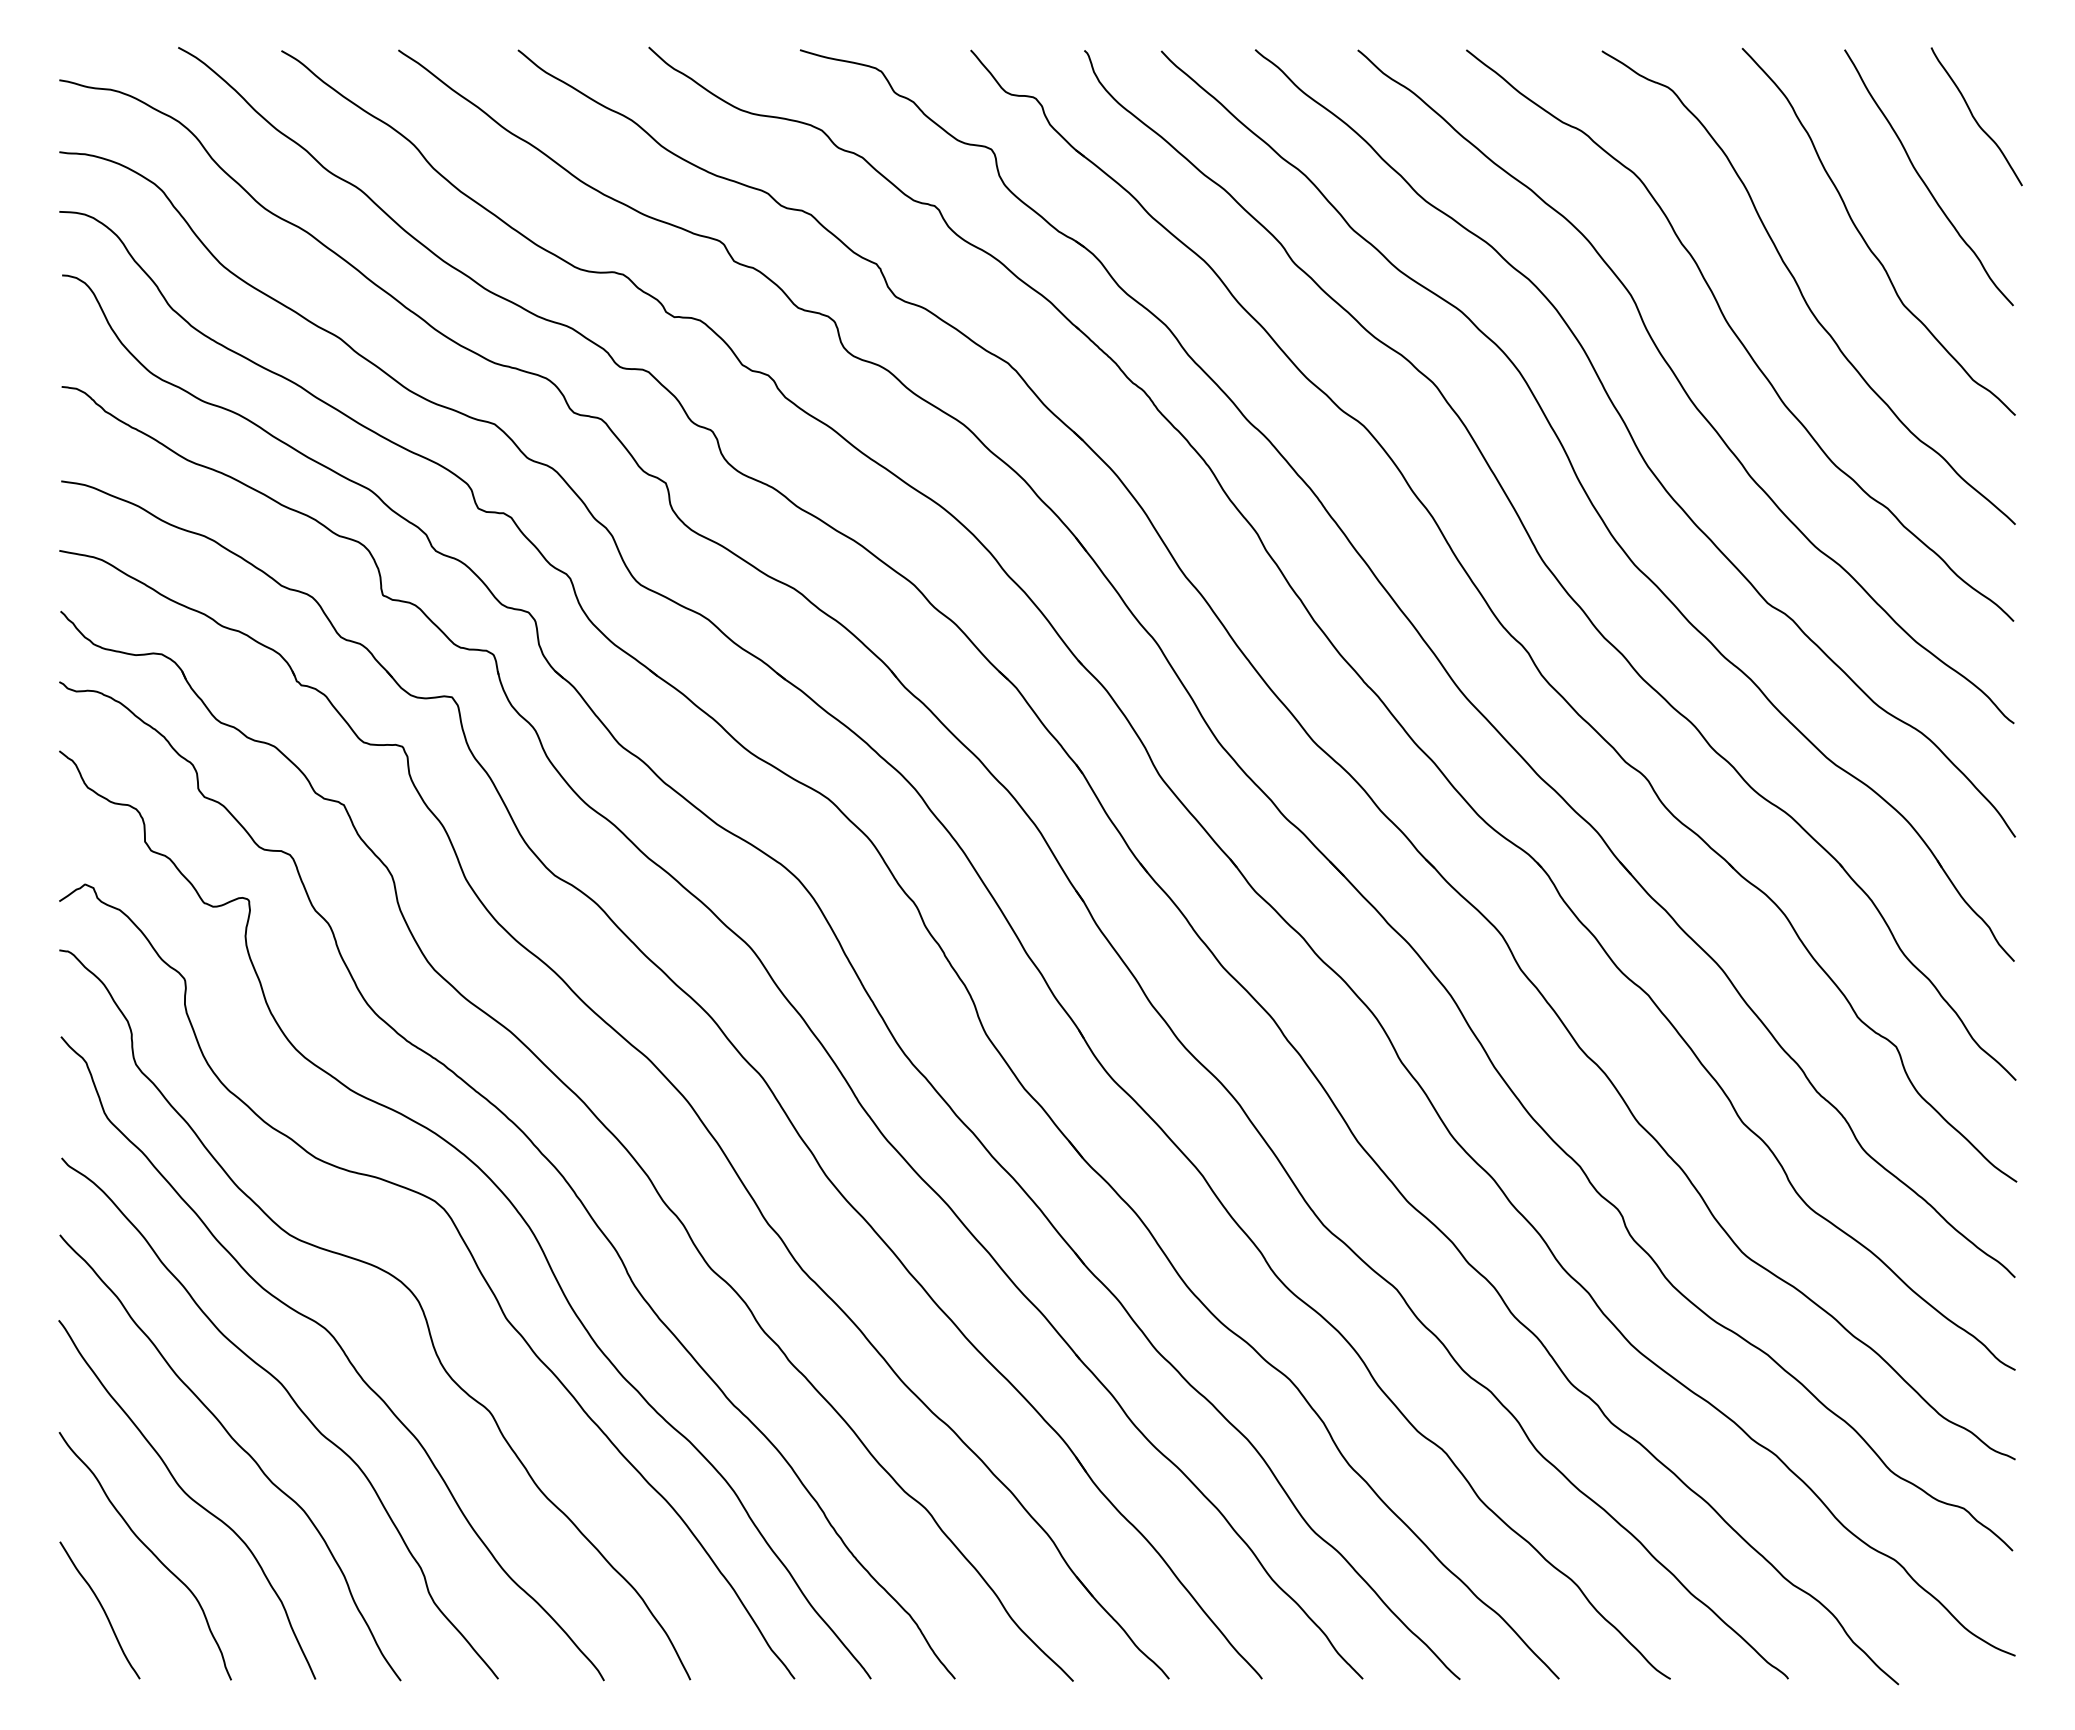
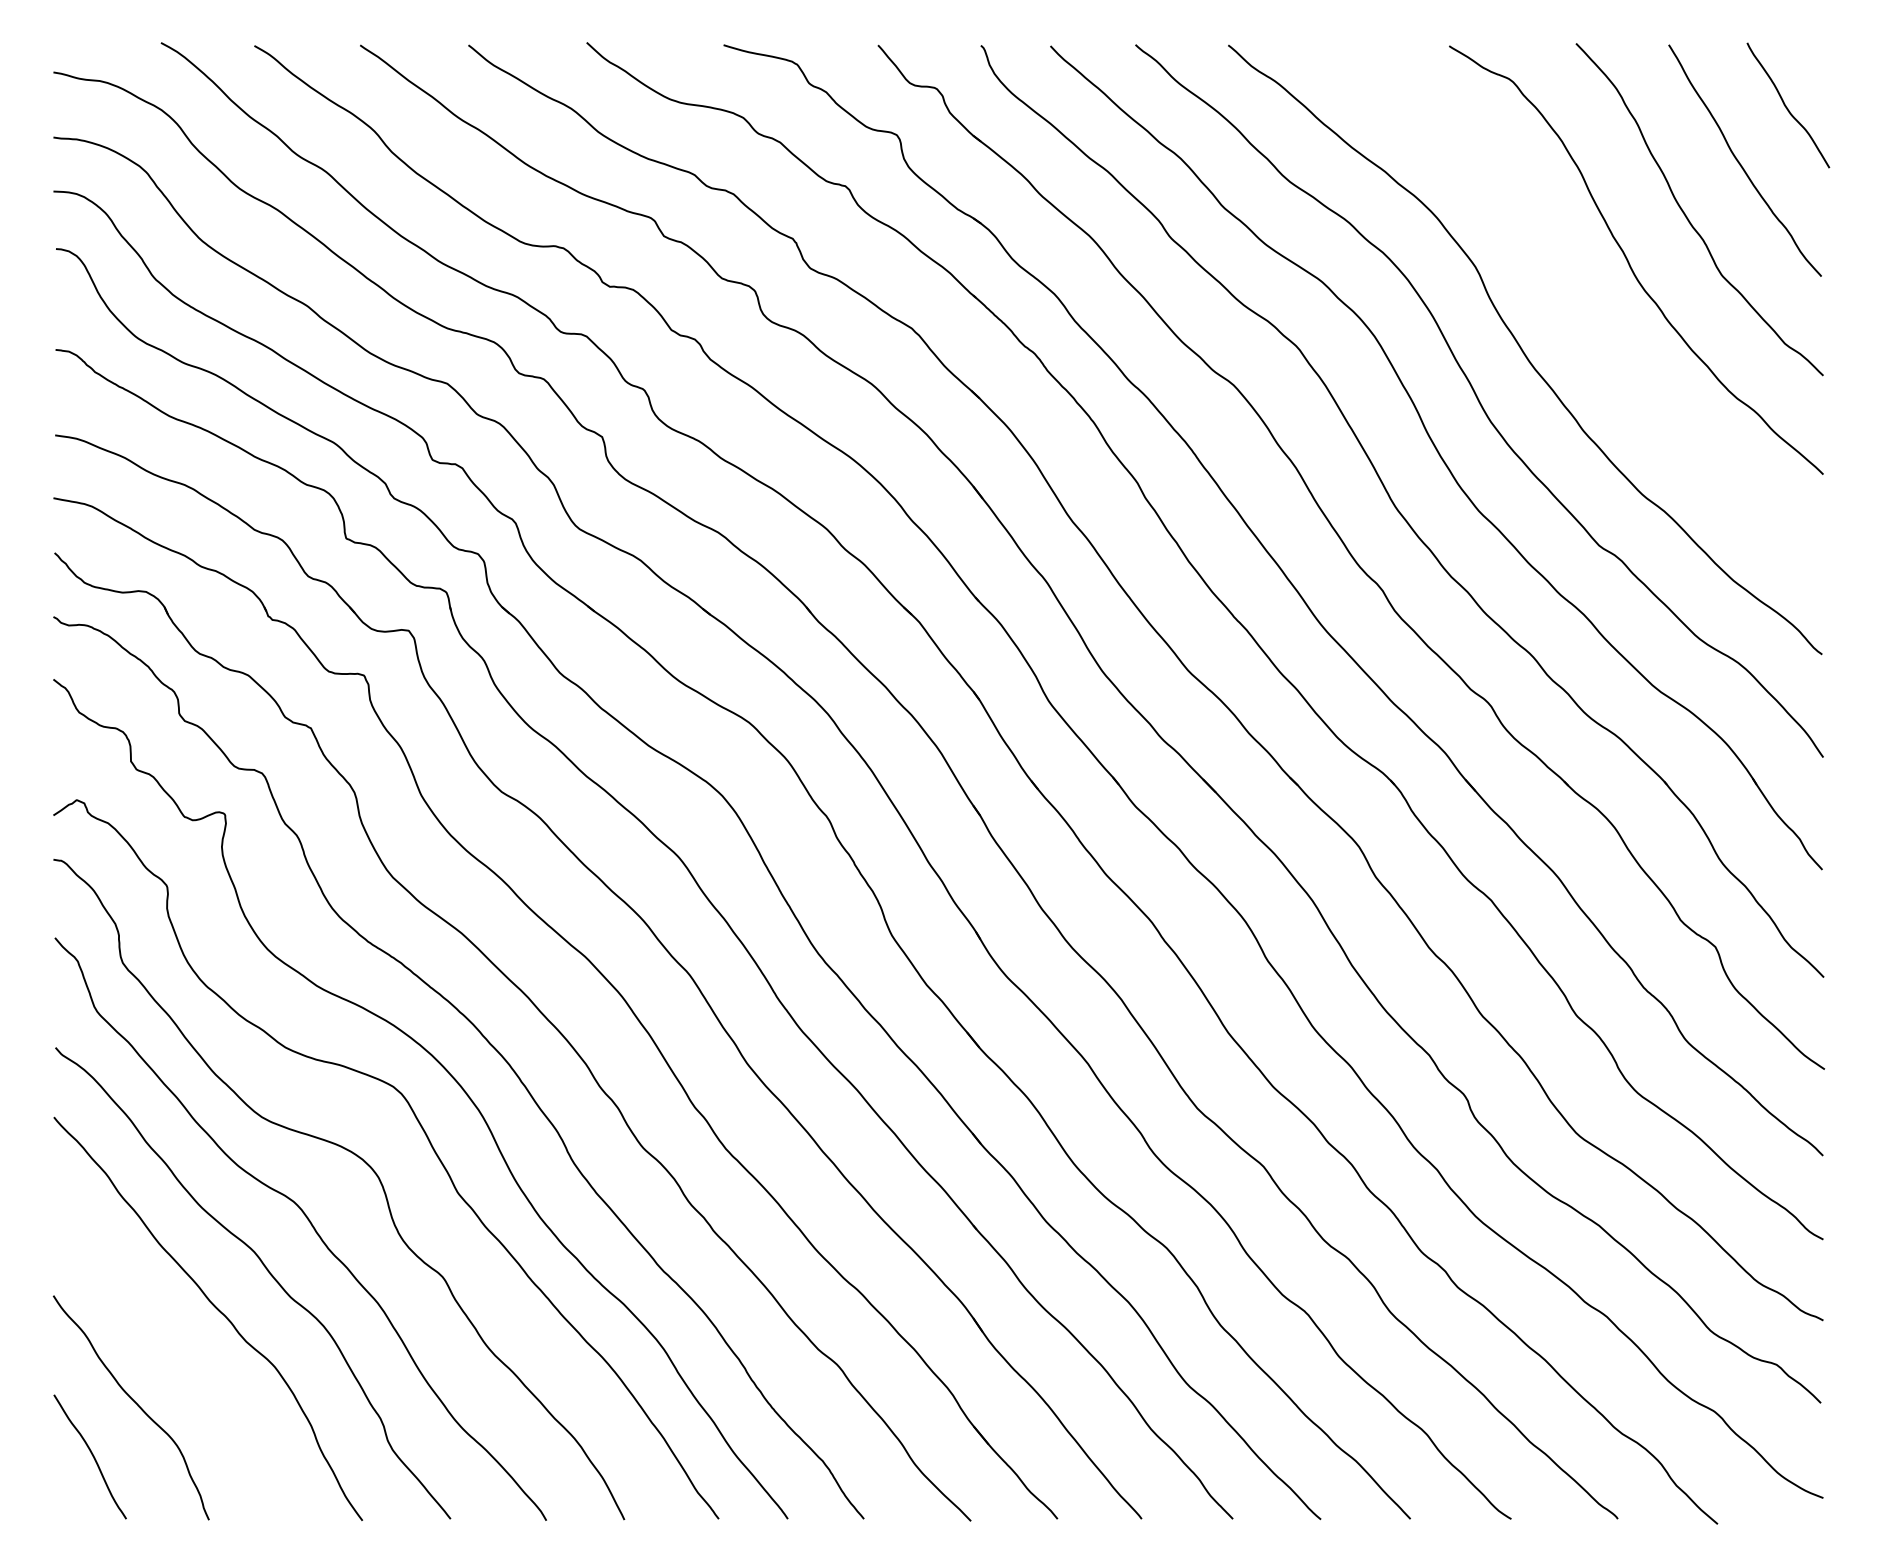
curve: (1738, 336) -> (1572, 304), removed
curve: (188, 1497) -> (170, 1354), removed

